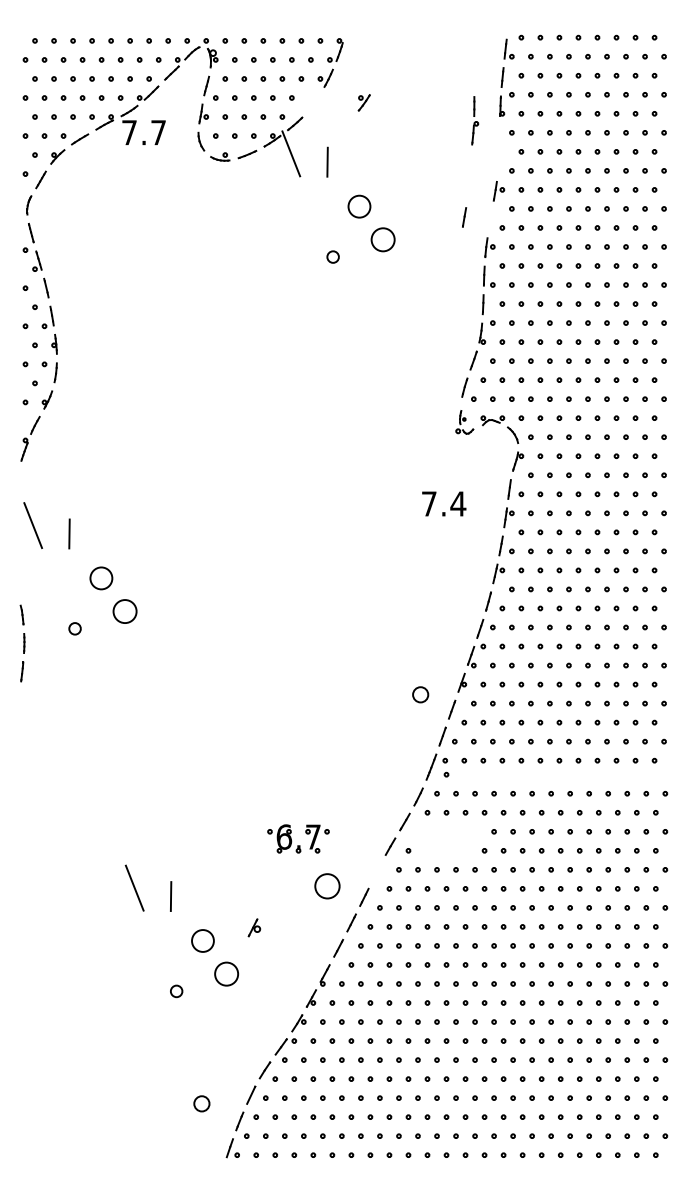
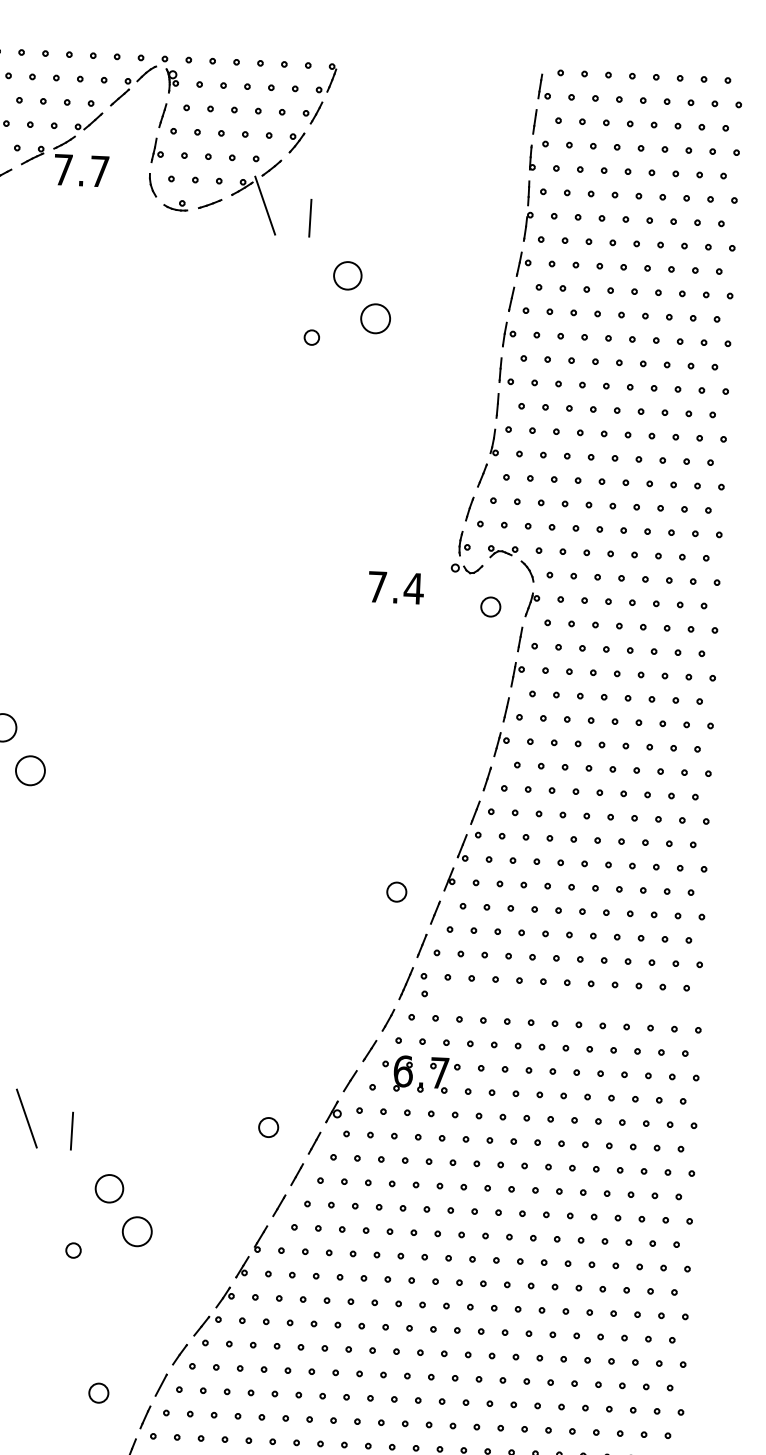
part: (363, 102) -> (296, 142), moved
part: (475, 120) -> (529, 210), moved
line: (464, 217) -> (511, 299), moved
part: (464, 422) -> (467, 552), size x1.43
part: (484, 464) -> (490, 606), added
text: (444, 503) -> (396, 587), moved
part: (292, 841) -> (413, 1077), moved
part: (326, 886) -> (267, 1127), size x0.62
part: (254, 927) -> (333, 1111), moved

